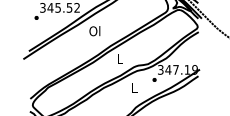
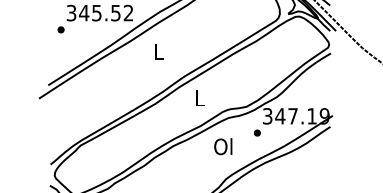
text: (94, 31) -> (157, 52), Ol -> L
text: (133, 88) -> (222, 147), L -> Ol

